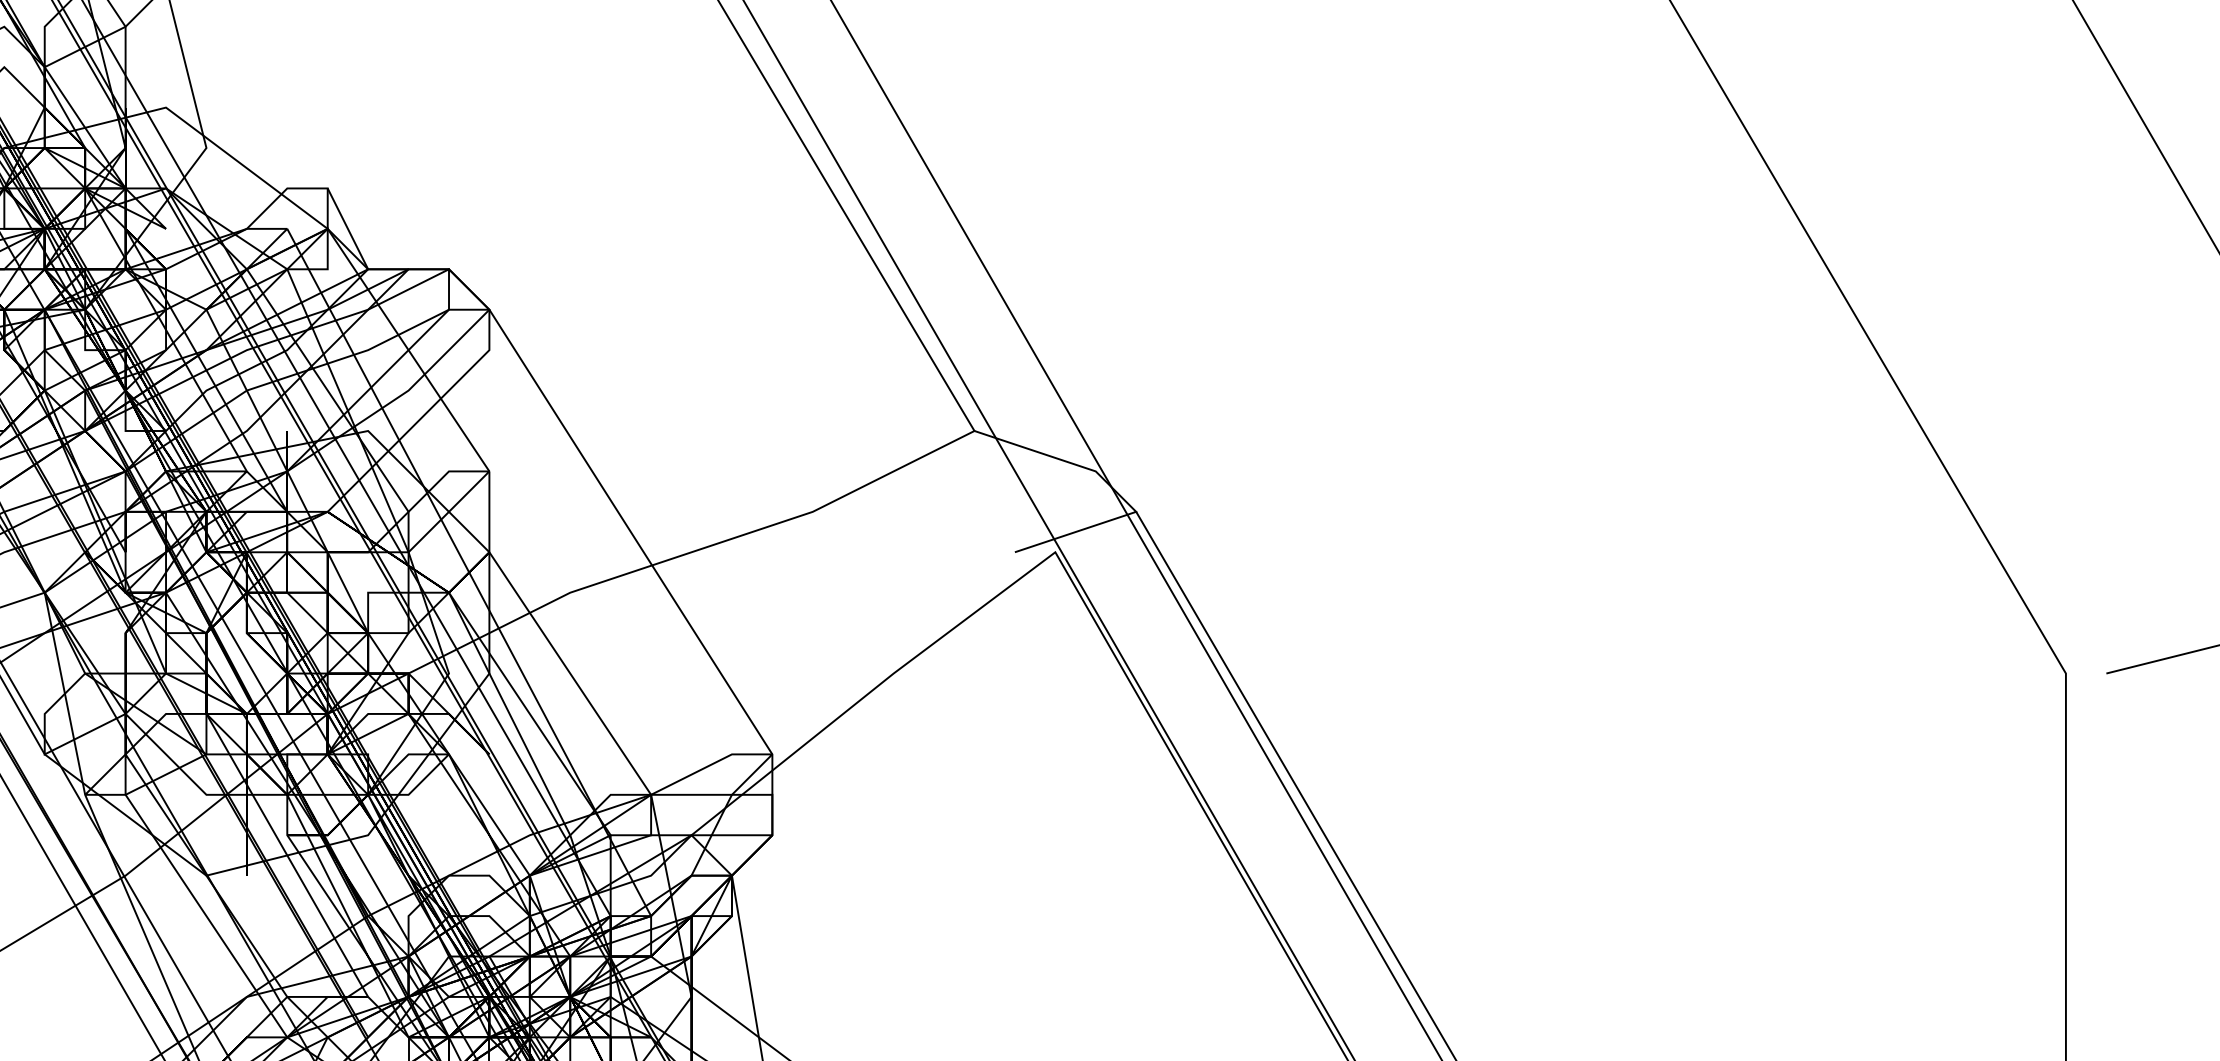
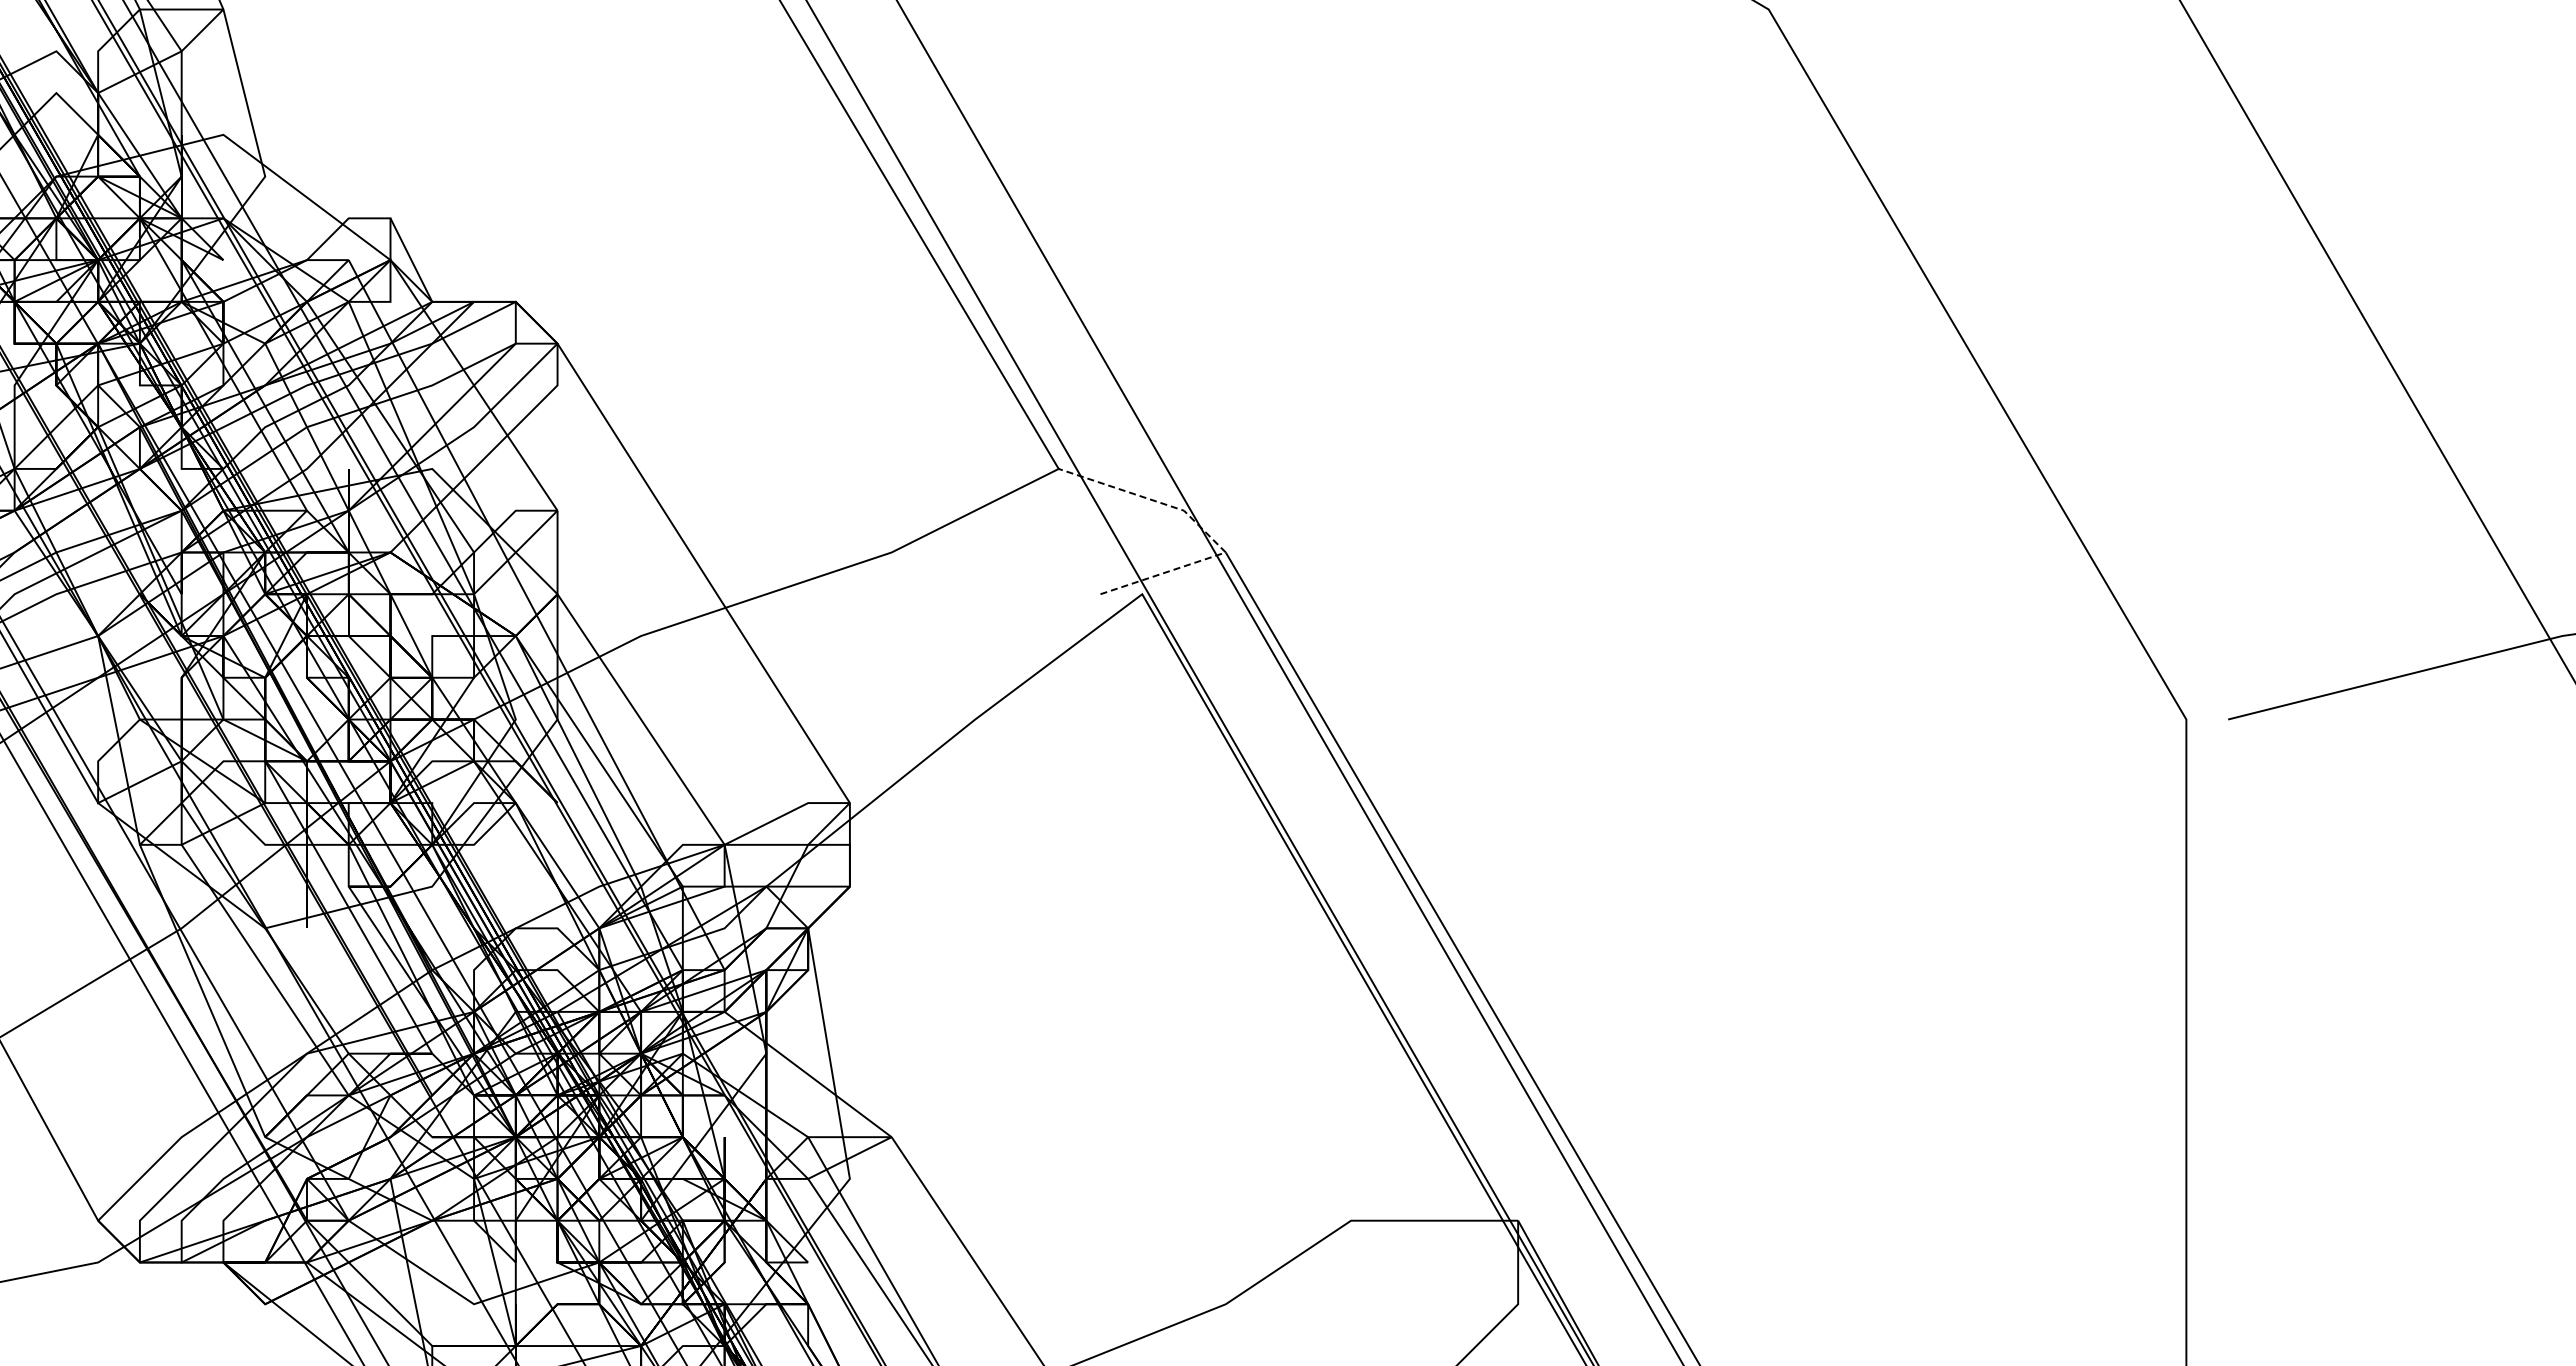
line: (1115, 491) -> (1204, 531), solid -> dashed

